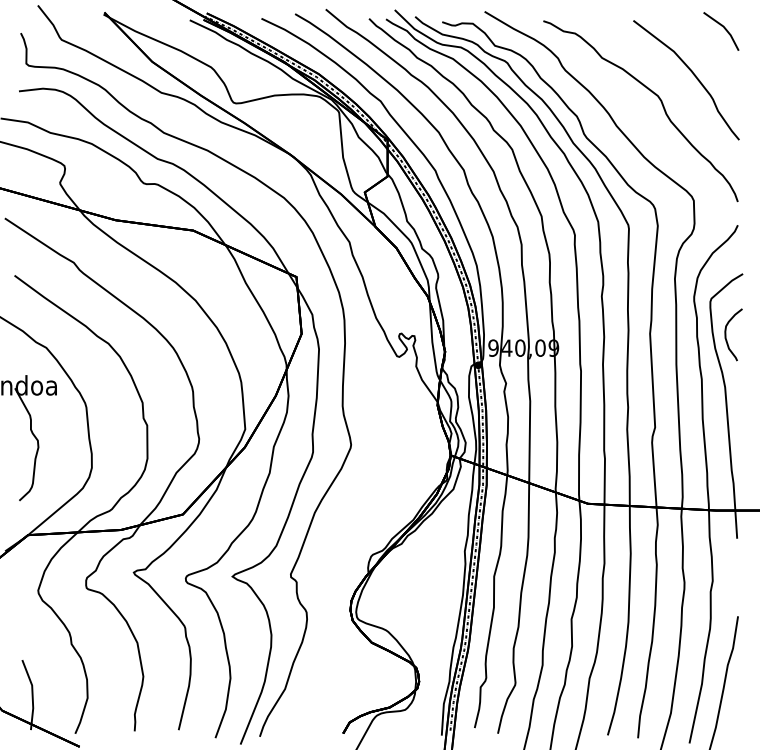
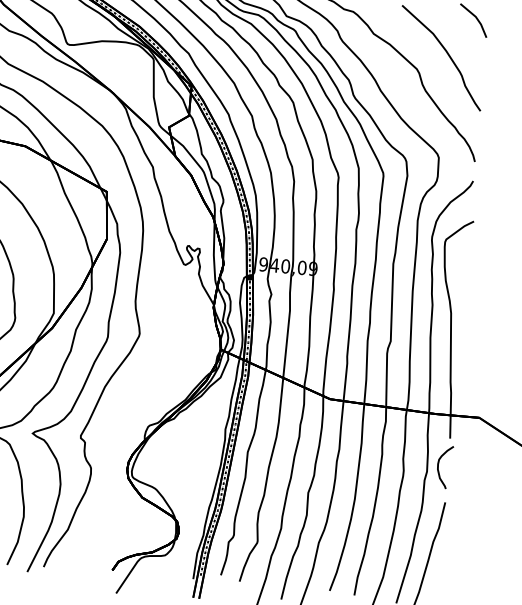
curve: (726, 334) -> (438, 466), moved

